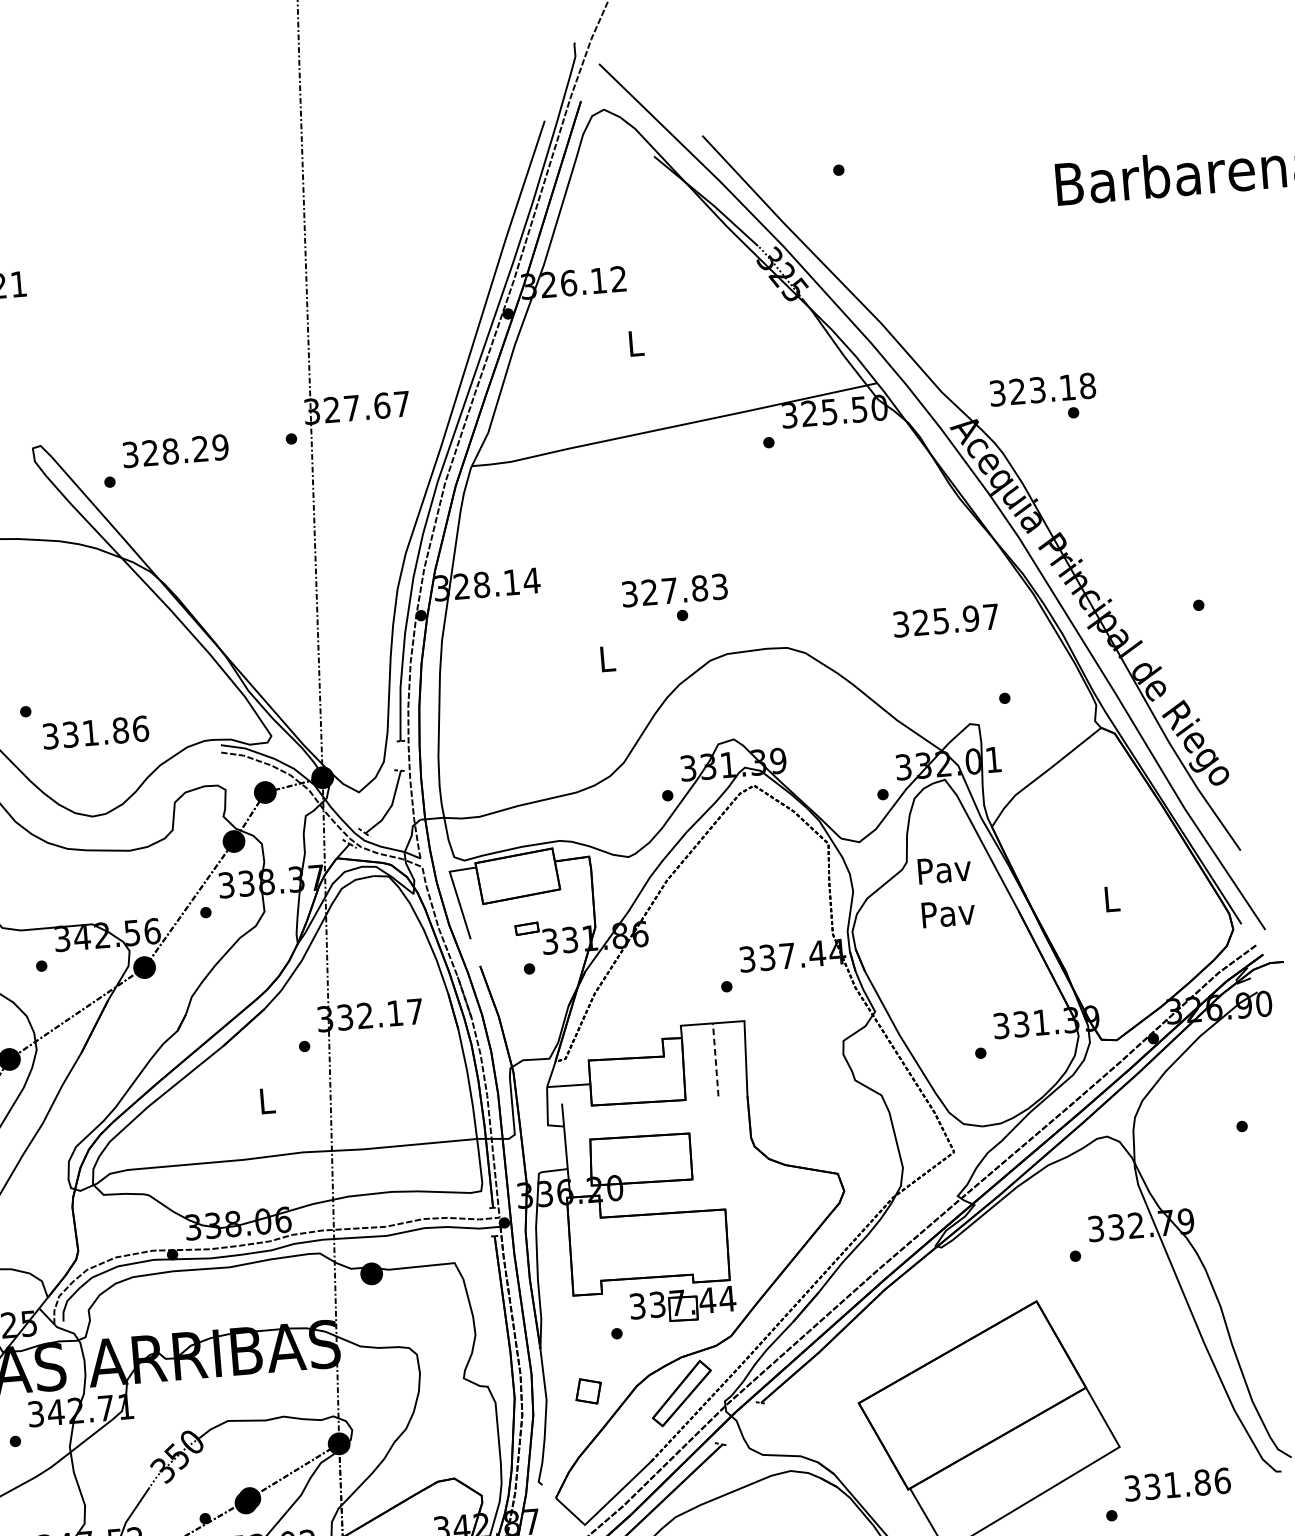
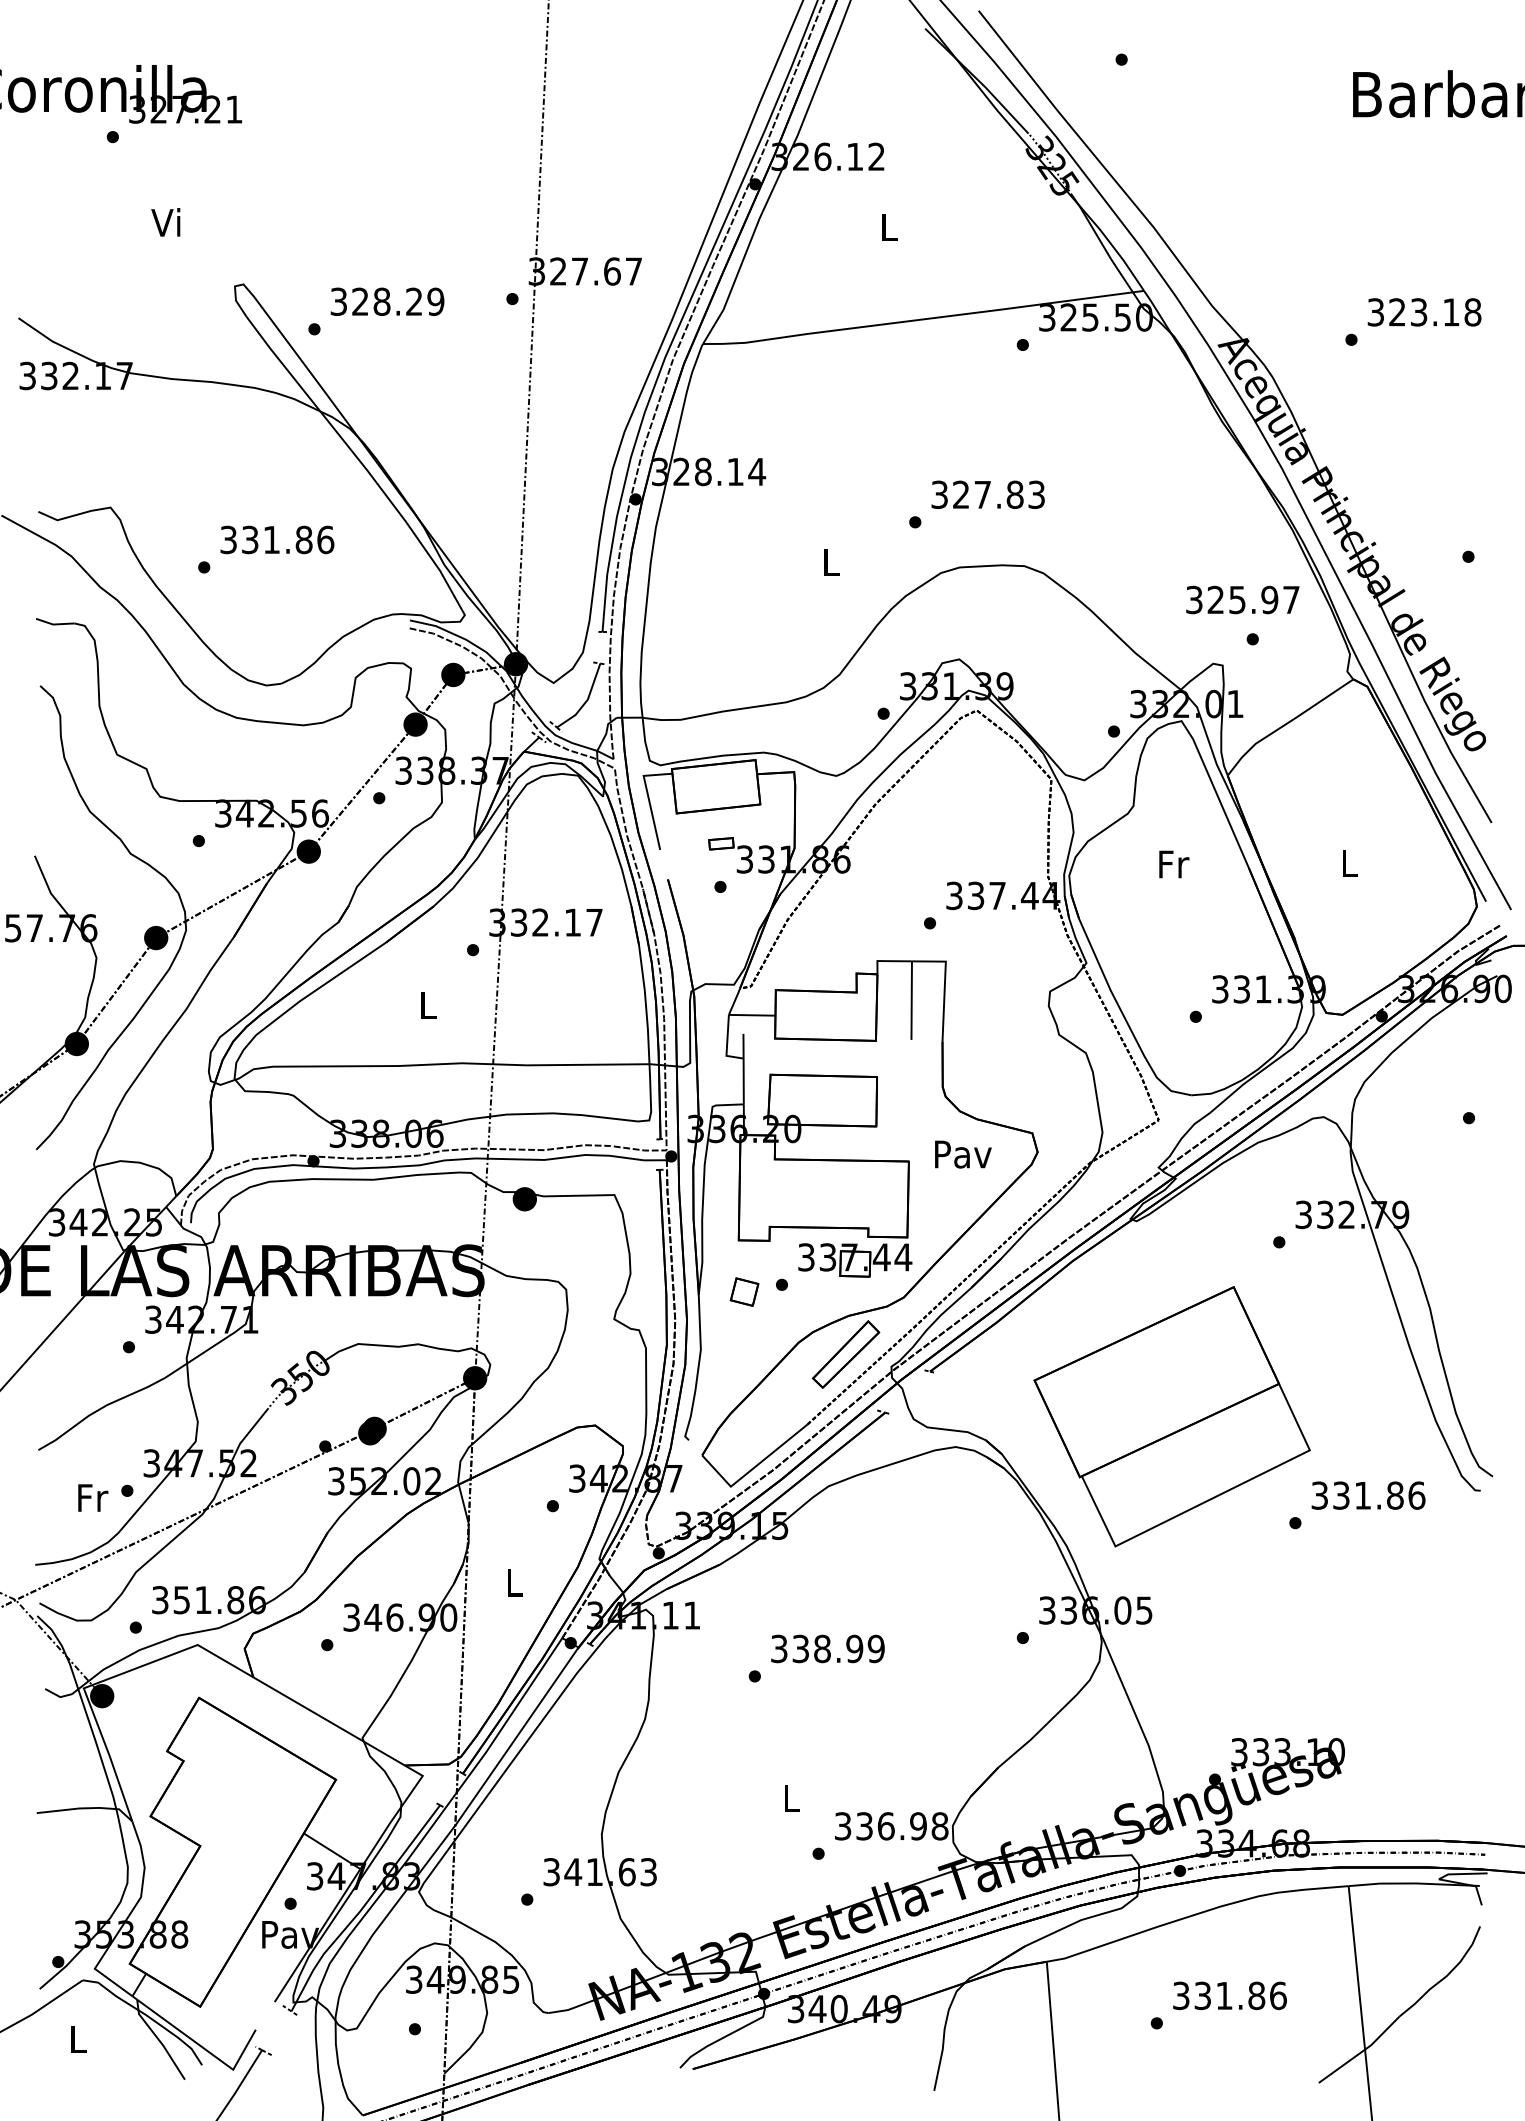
text: (1042, 389) -> (1424, 312), moved
text: (674, 590) -> (987, 494), moved
text: (945, 620) -> (1242, 599), moved
text: (95, 732) -> (277, 539), moved
text: (944, 869) -> (963, 1154), moved
text: (948, 913) -> (1173, 864), Pav -> Fr
line: (715, 1059) -> (911, 1000), dashed -> solid
part: (588, 1390) -> (744, 1291), moved

